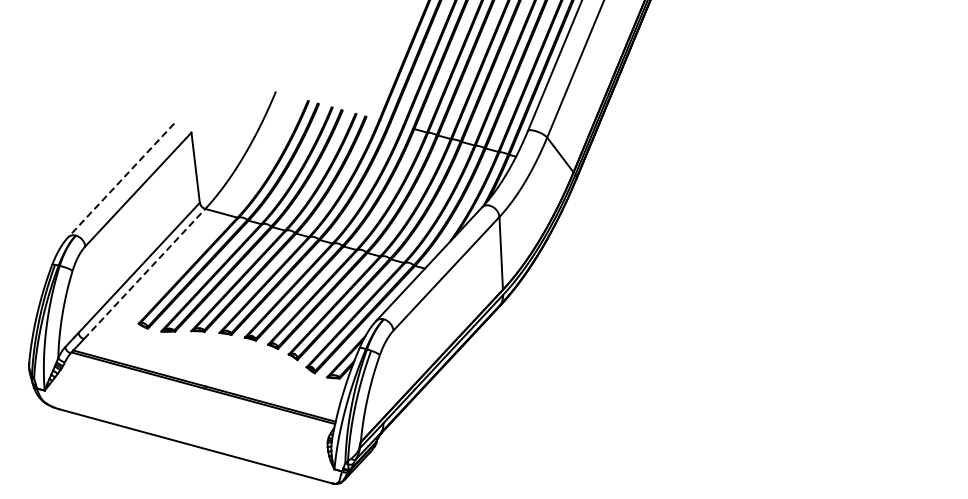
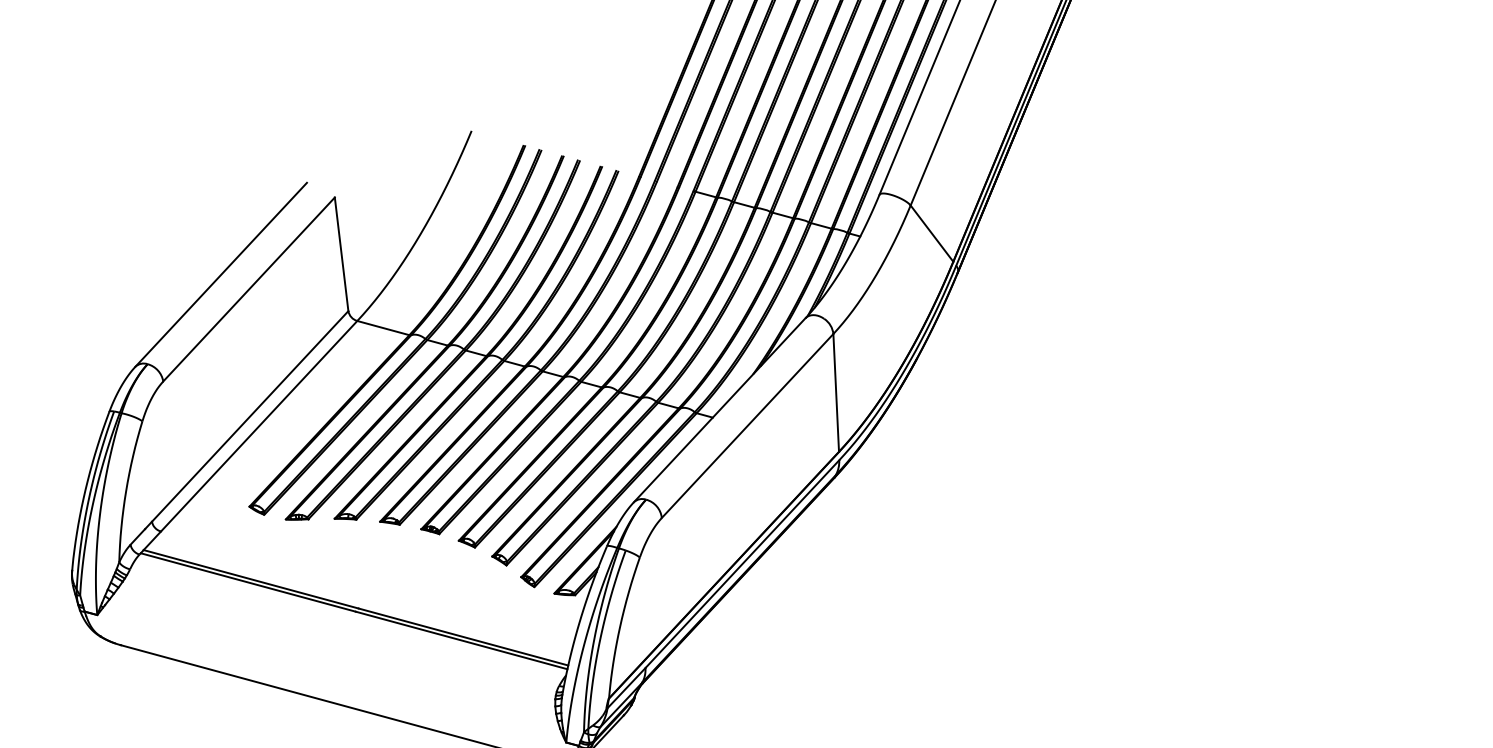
line: (121, 180) -> (221, 274), dashed -> solid
line: (144, 273) -> (258, 425), dashed -> solid

